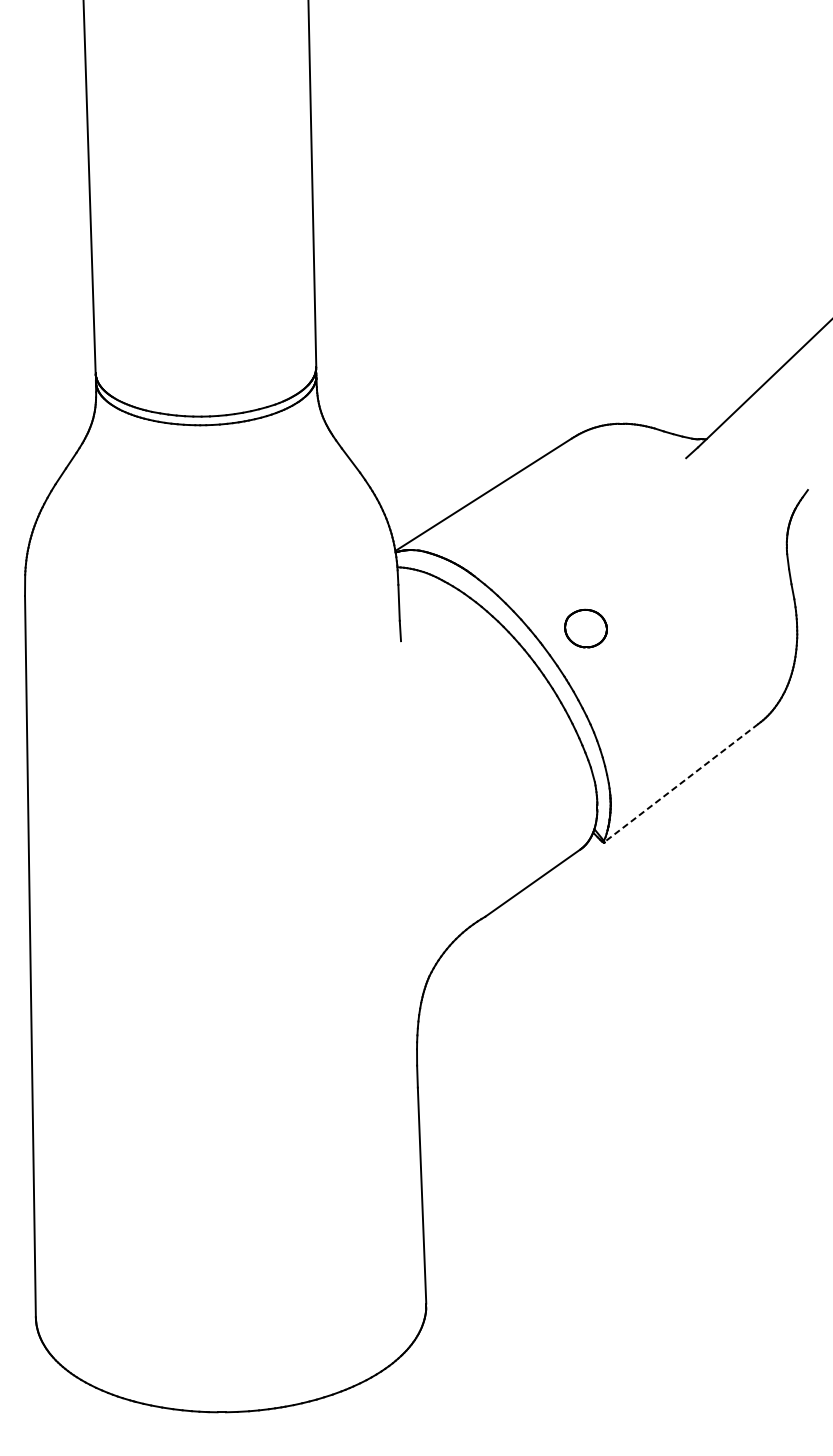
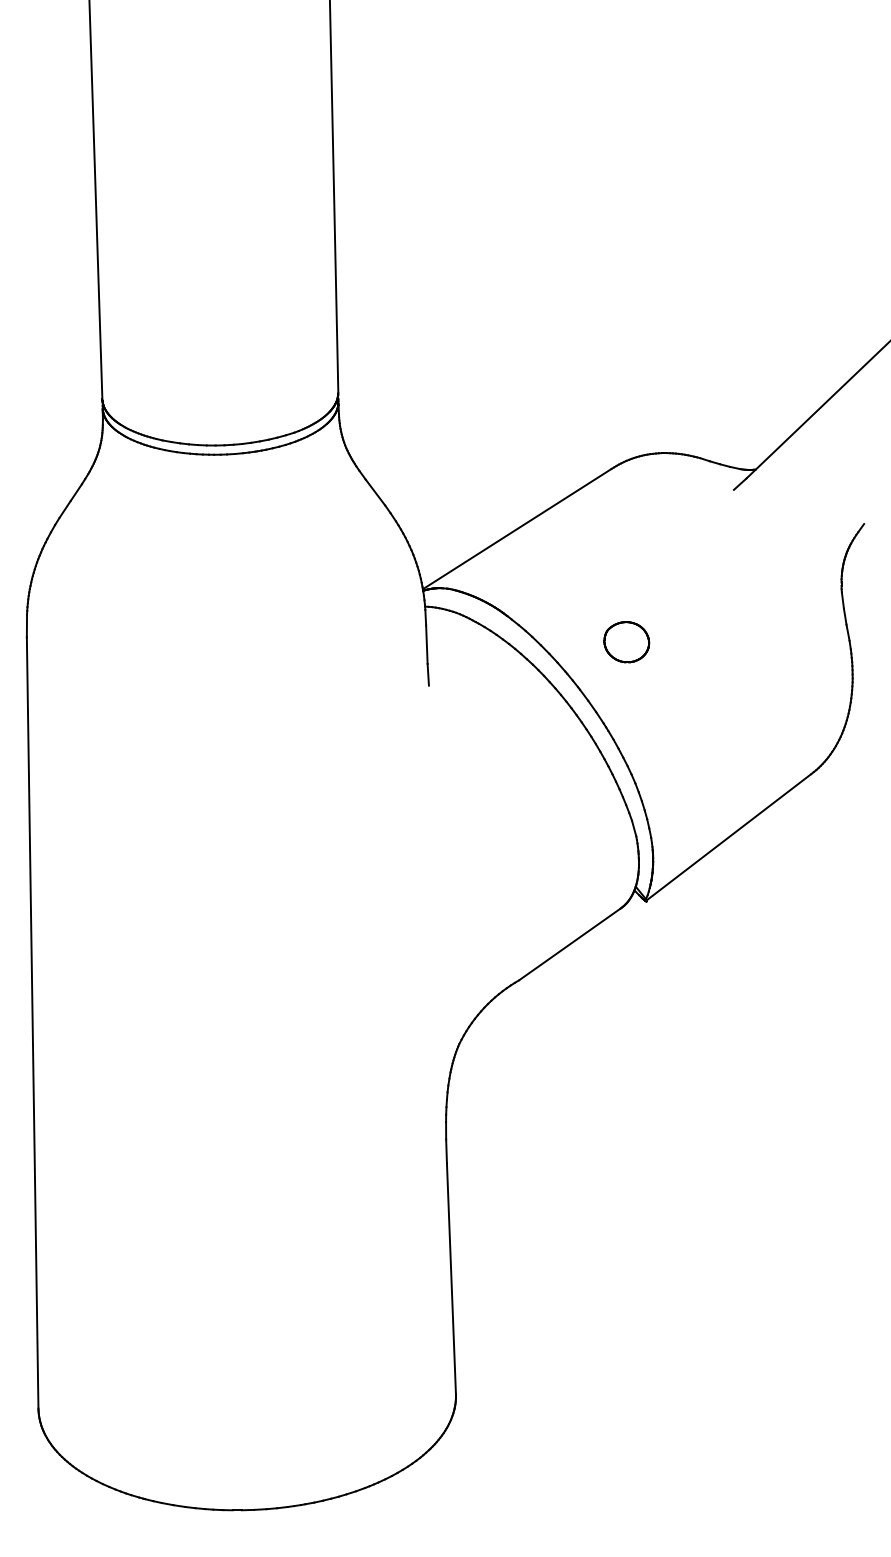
part: (585, 628) -> (626, 642), moved
line: (681, 783) -> (728, 837), dashed -> solid

